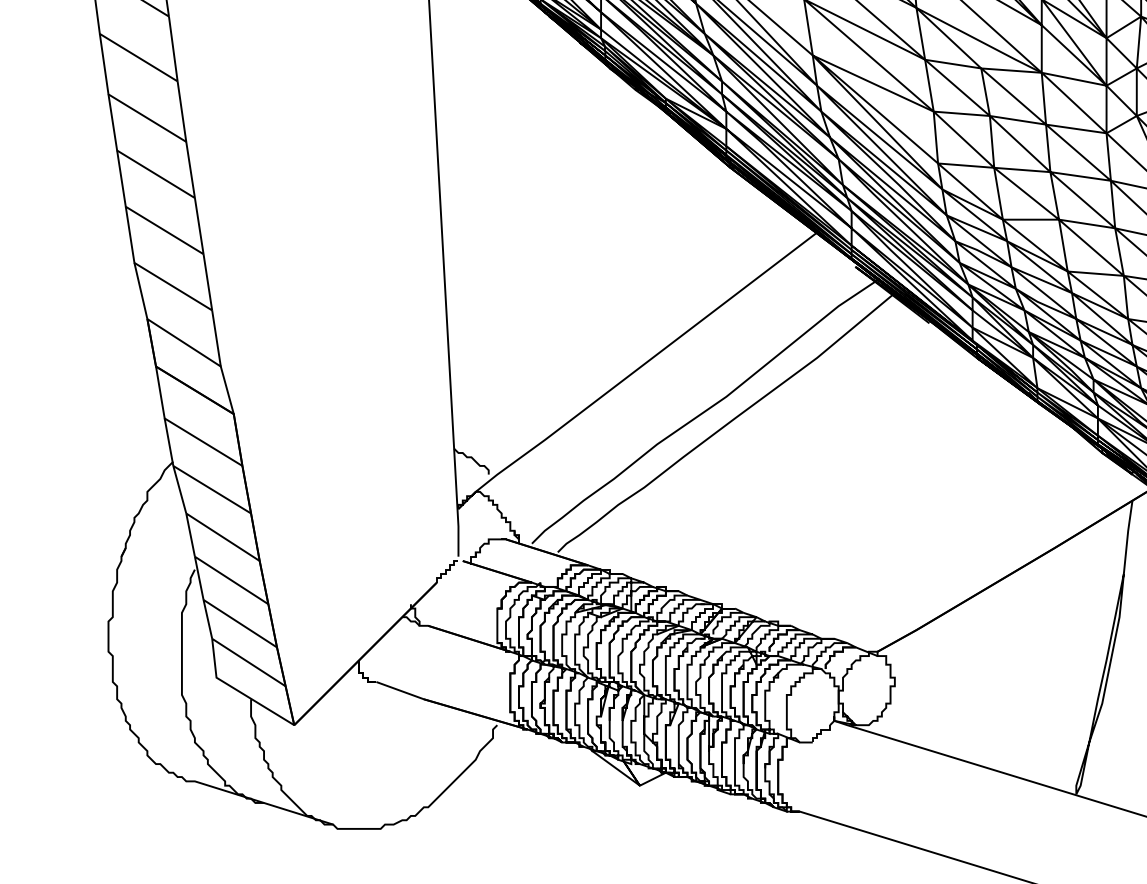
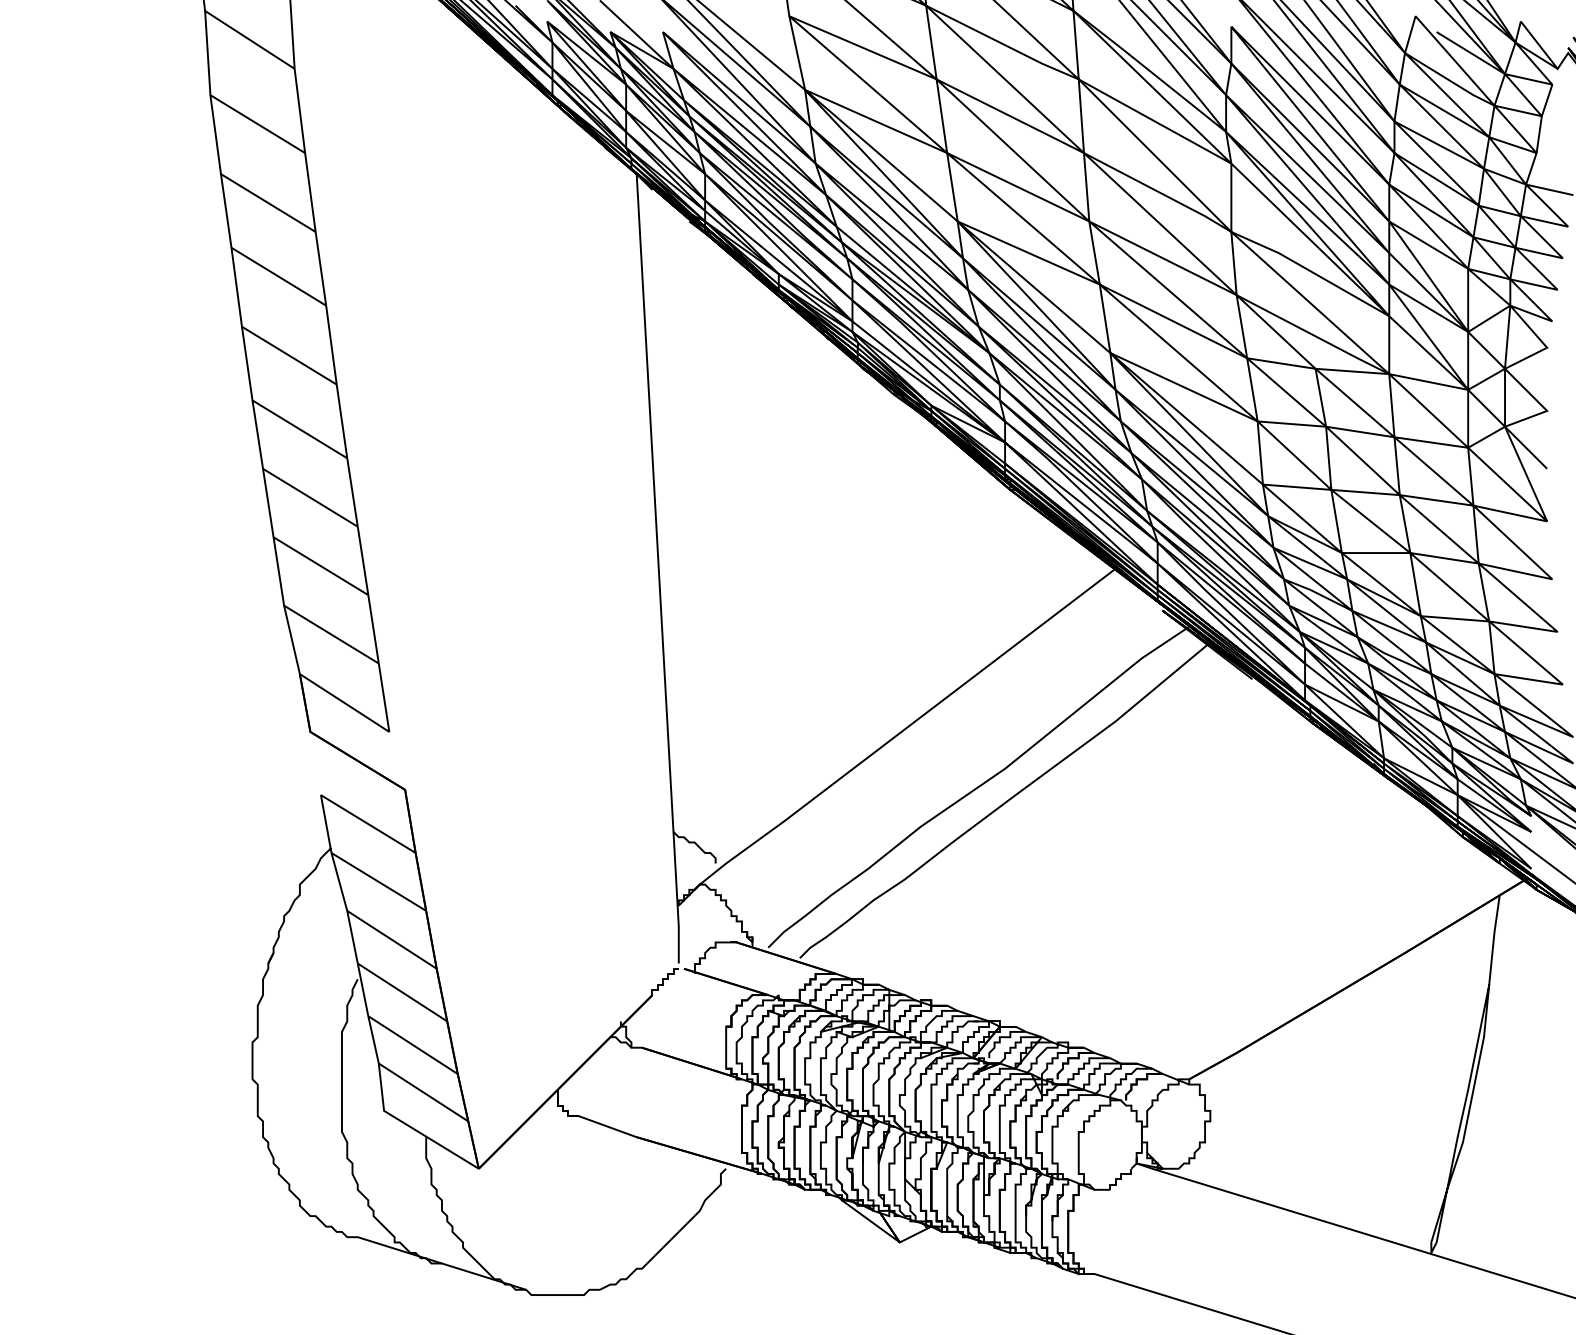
line: (227, 390) -> (397, 760), removed
line: (160, 392) -> (315, 763), removed

